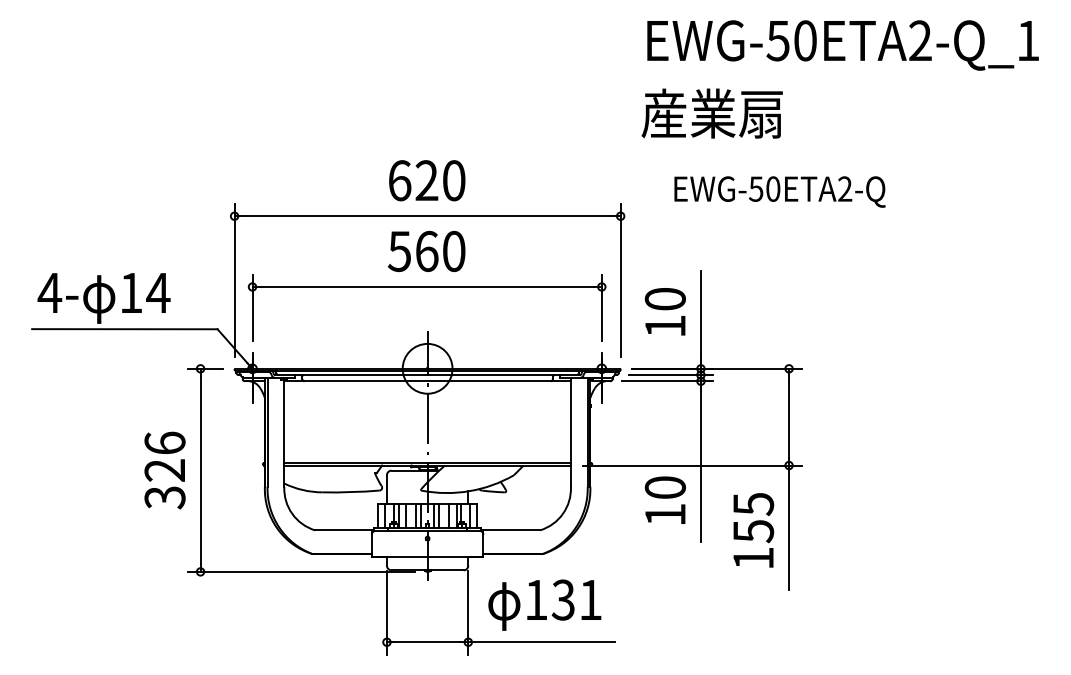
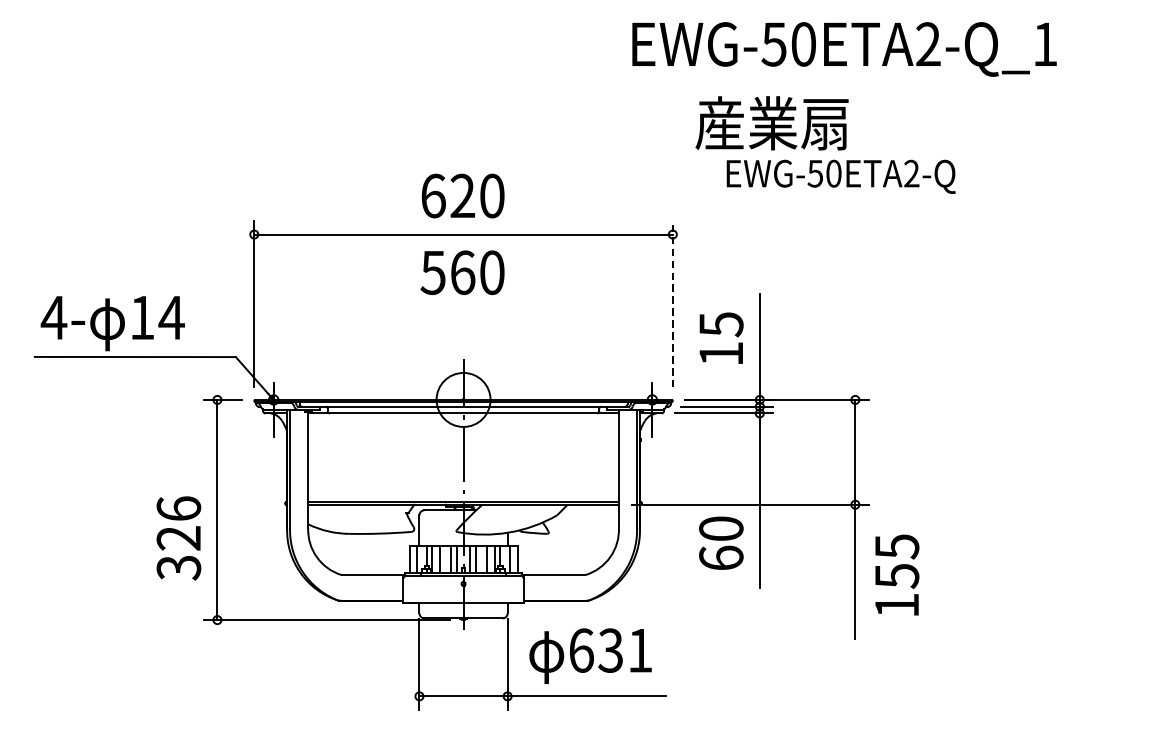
text: (842, 45) -> (843, 49), moved
text: (779, 191) -> (840, 176), moved
line: (620, 280) -> (672, 304), solid -> dashed
part: (426, 287) -> (462, 311), removed
text: (664, 299) -> (720, 324), 10 -> 15
text: (164, 470) -> (178, 538), moved
text: (664, 514) -> (720, 557), 10 -> 60
text: (753, 530) -> (897, 575), moved
text: (536, 599) -> (581, 650), 131 -> 631

